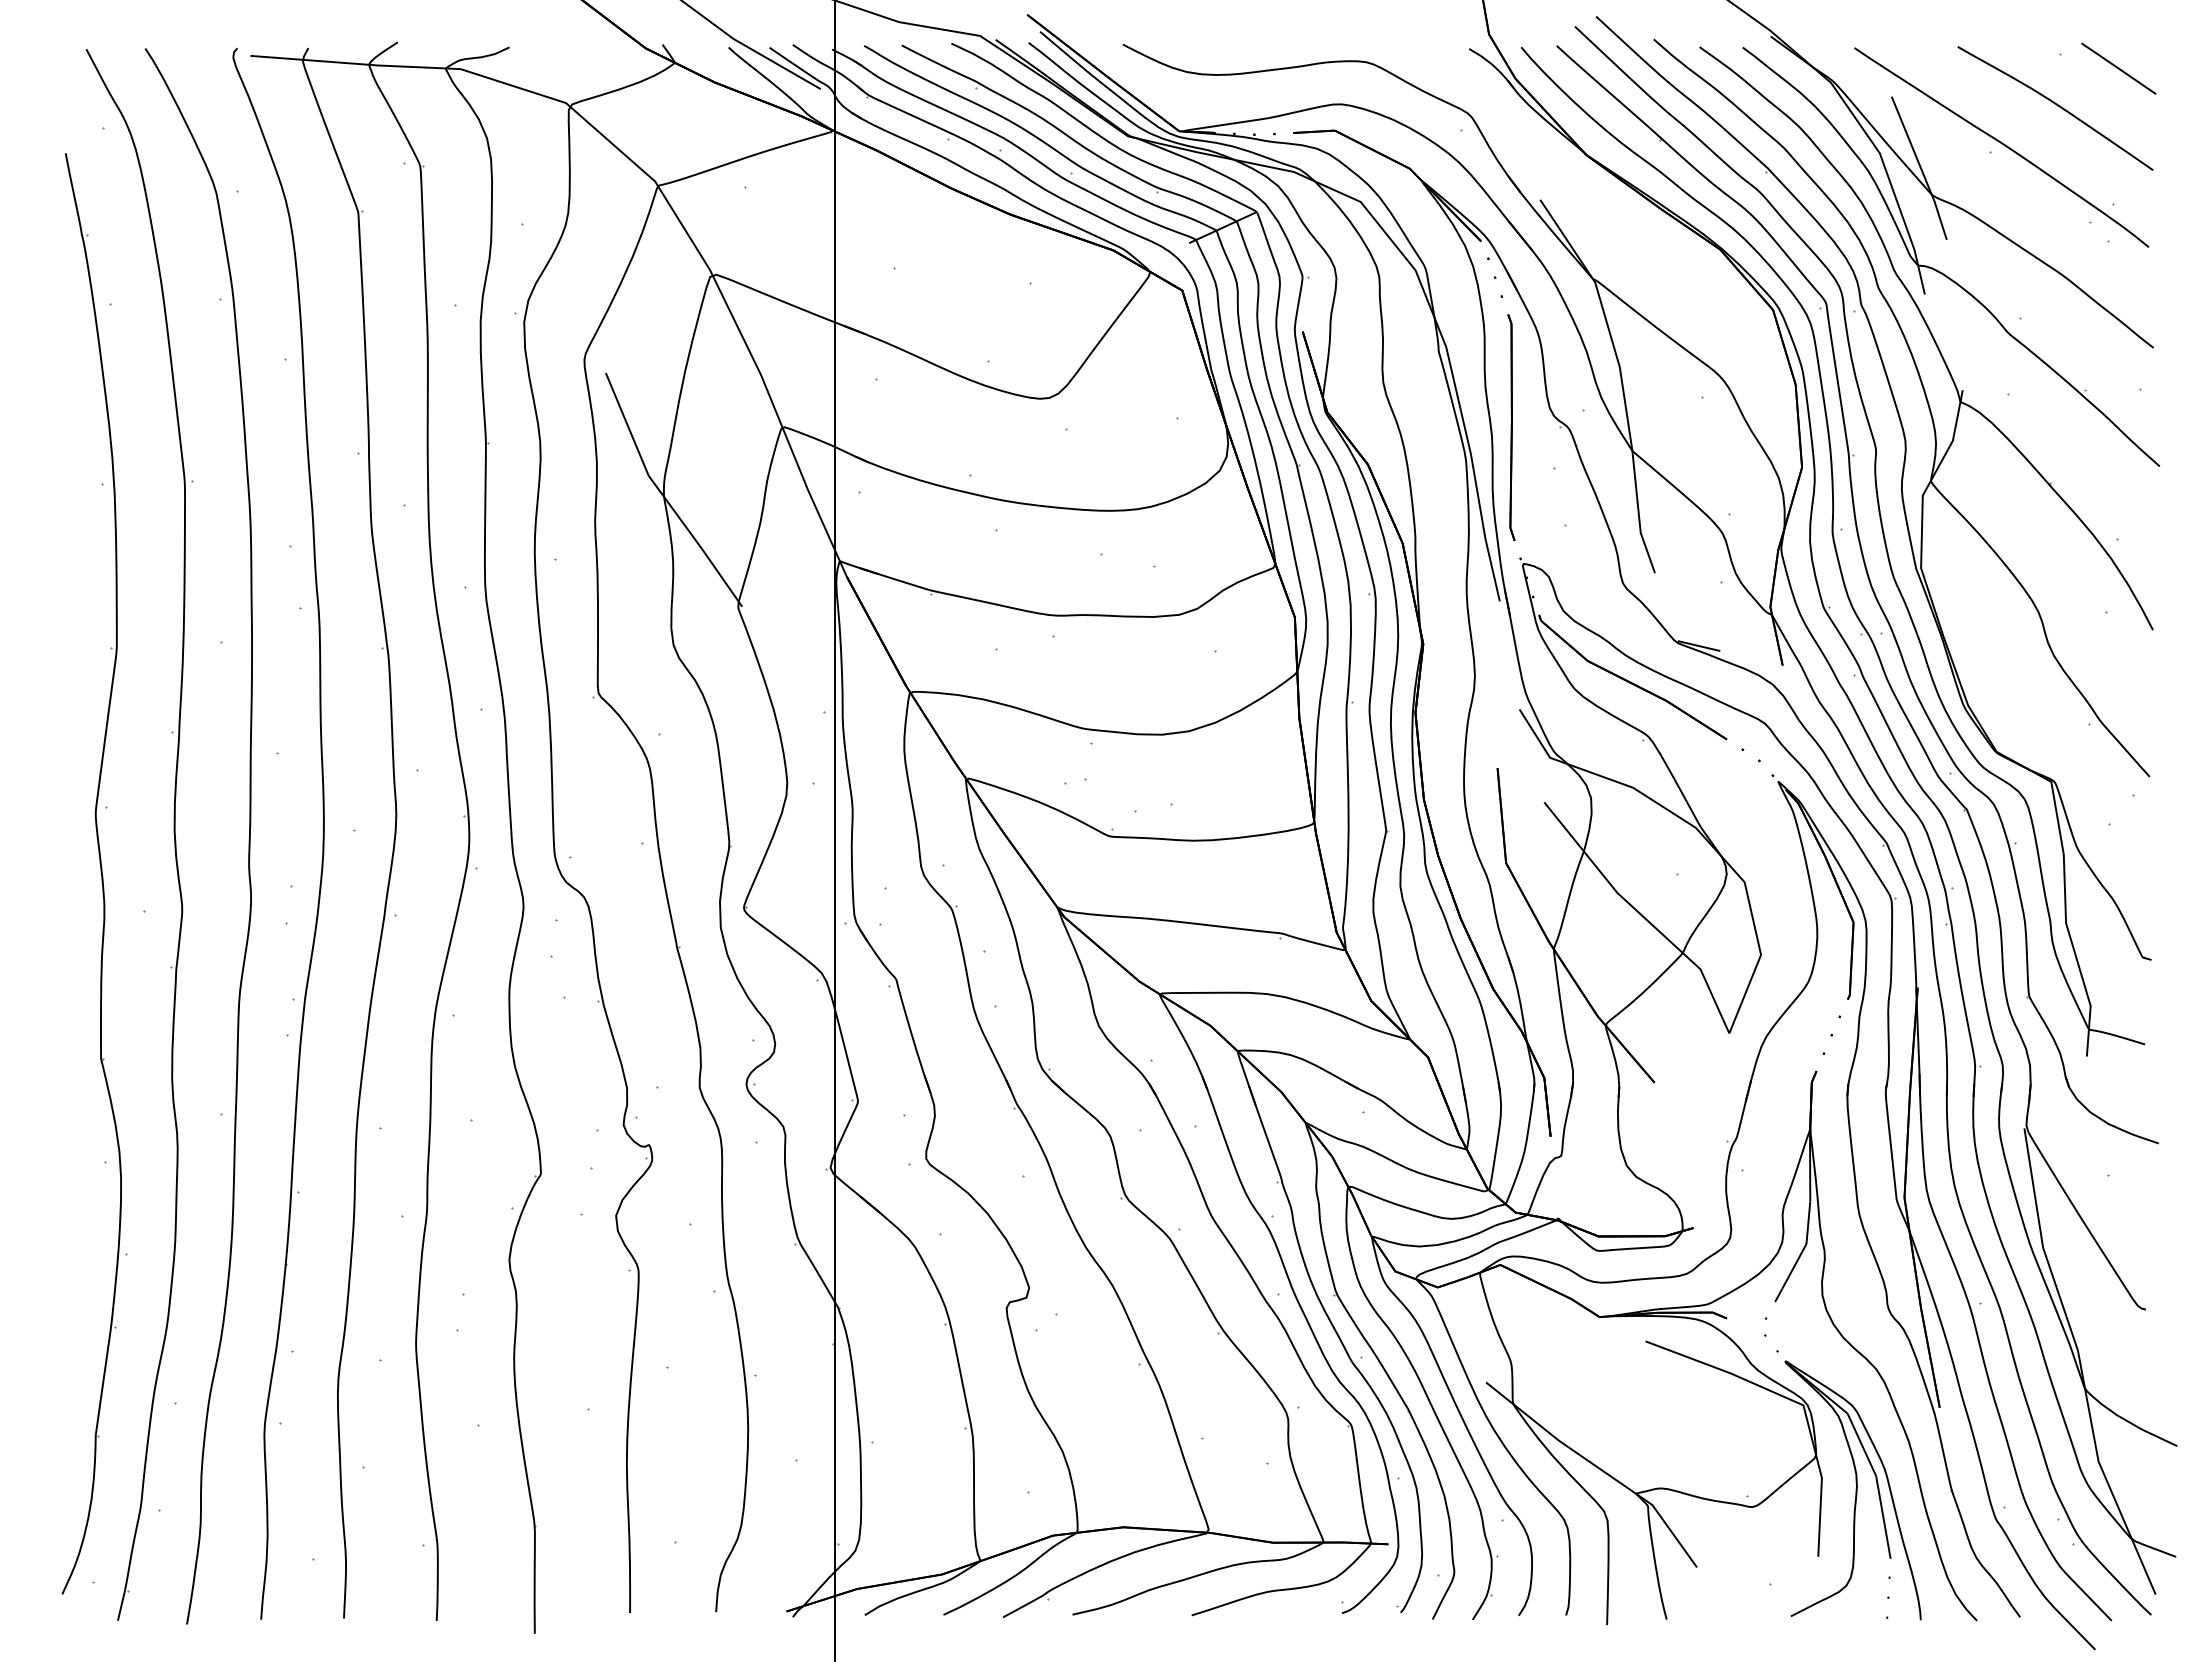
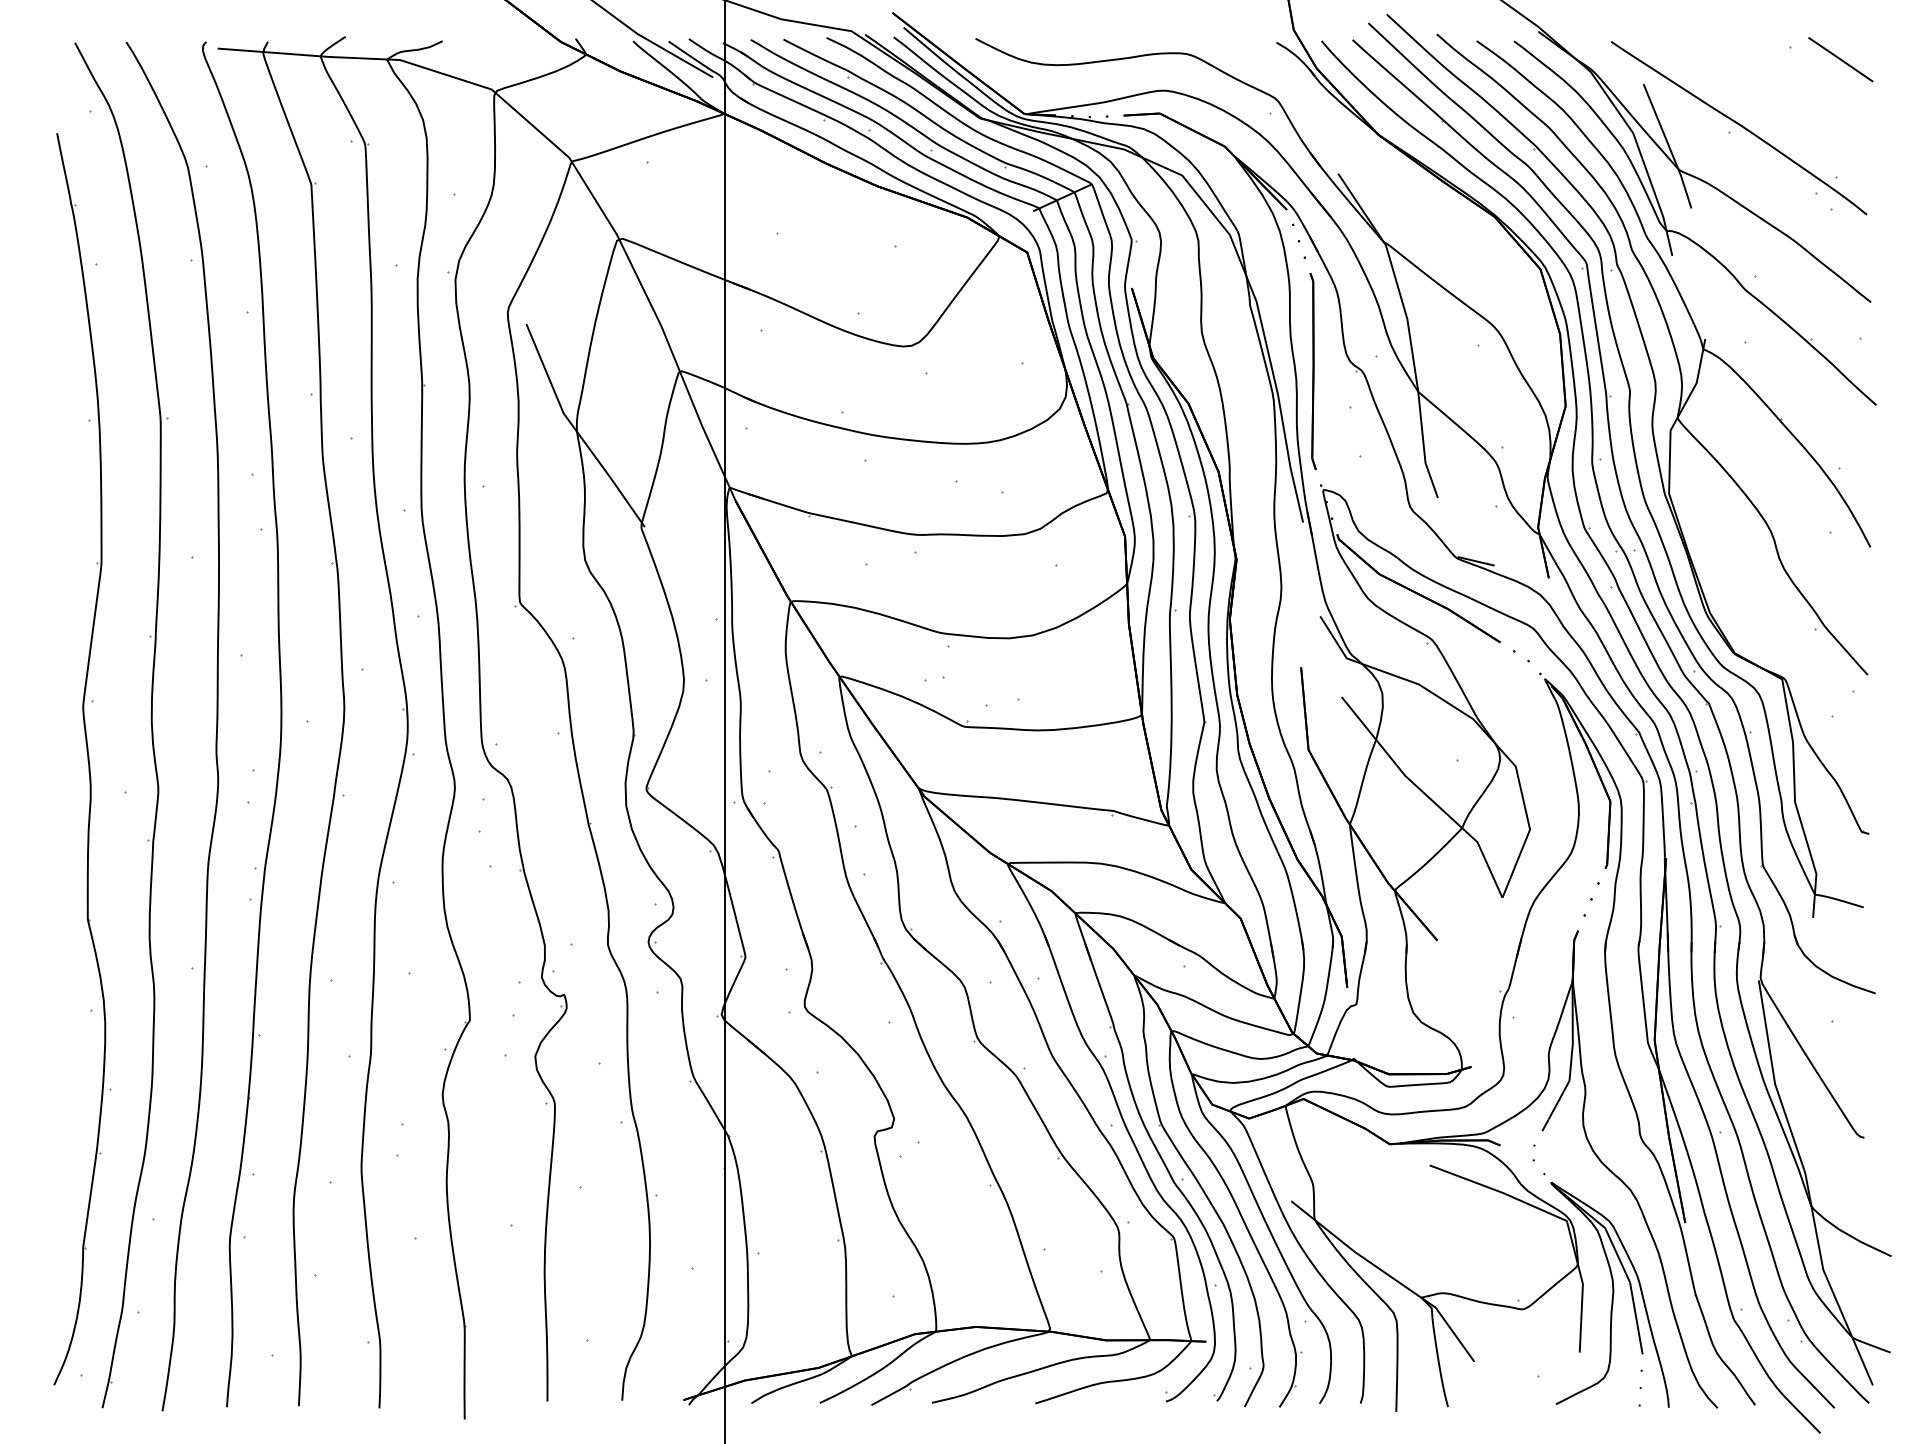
curve: (2057, 106) -> (1787, 92), removed

